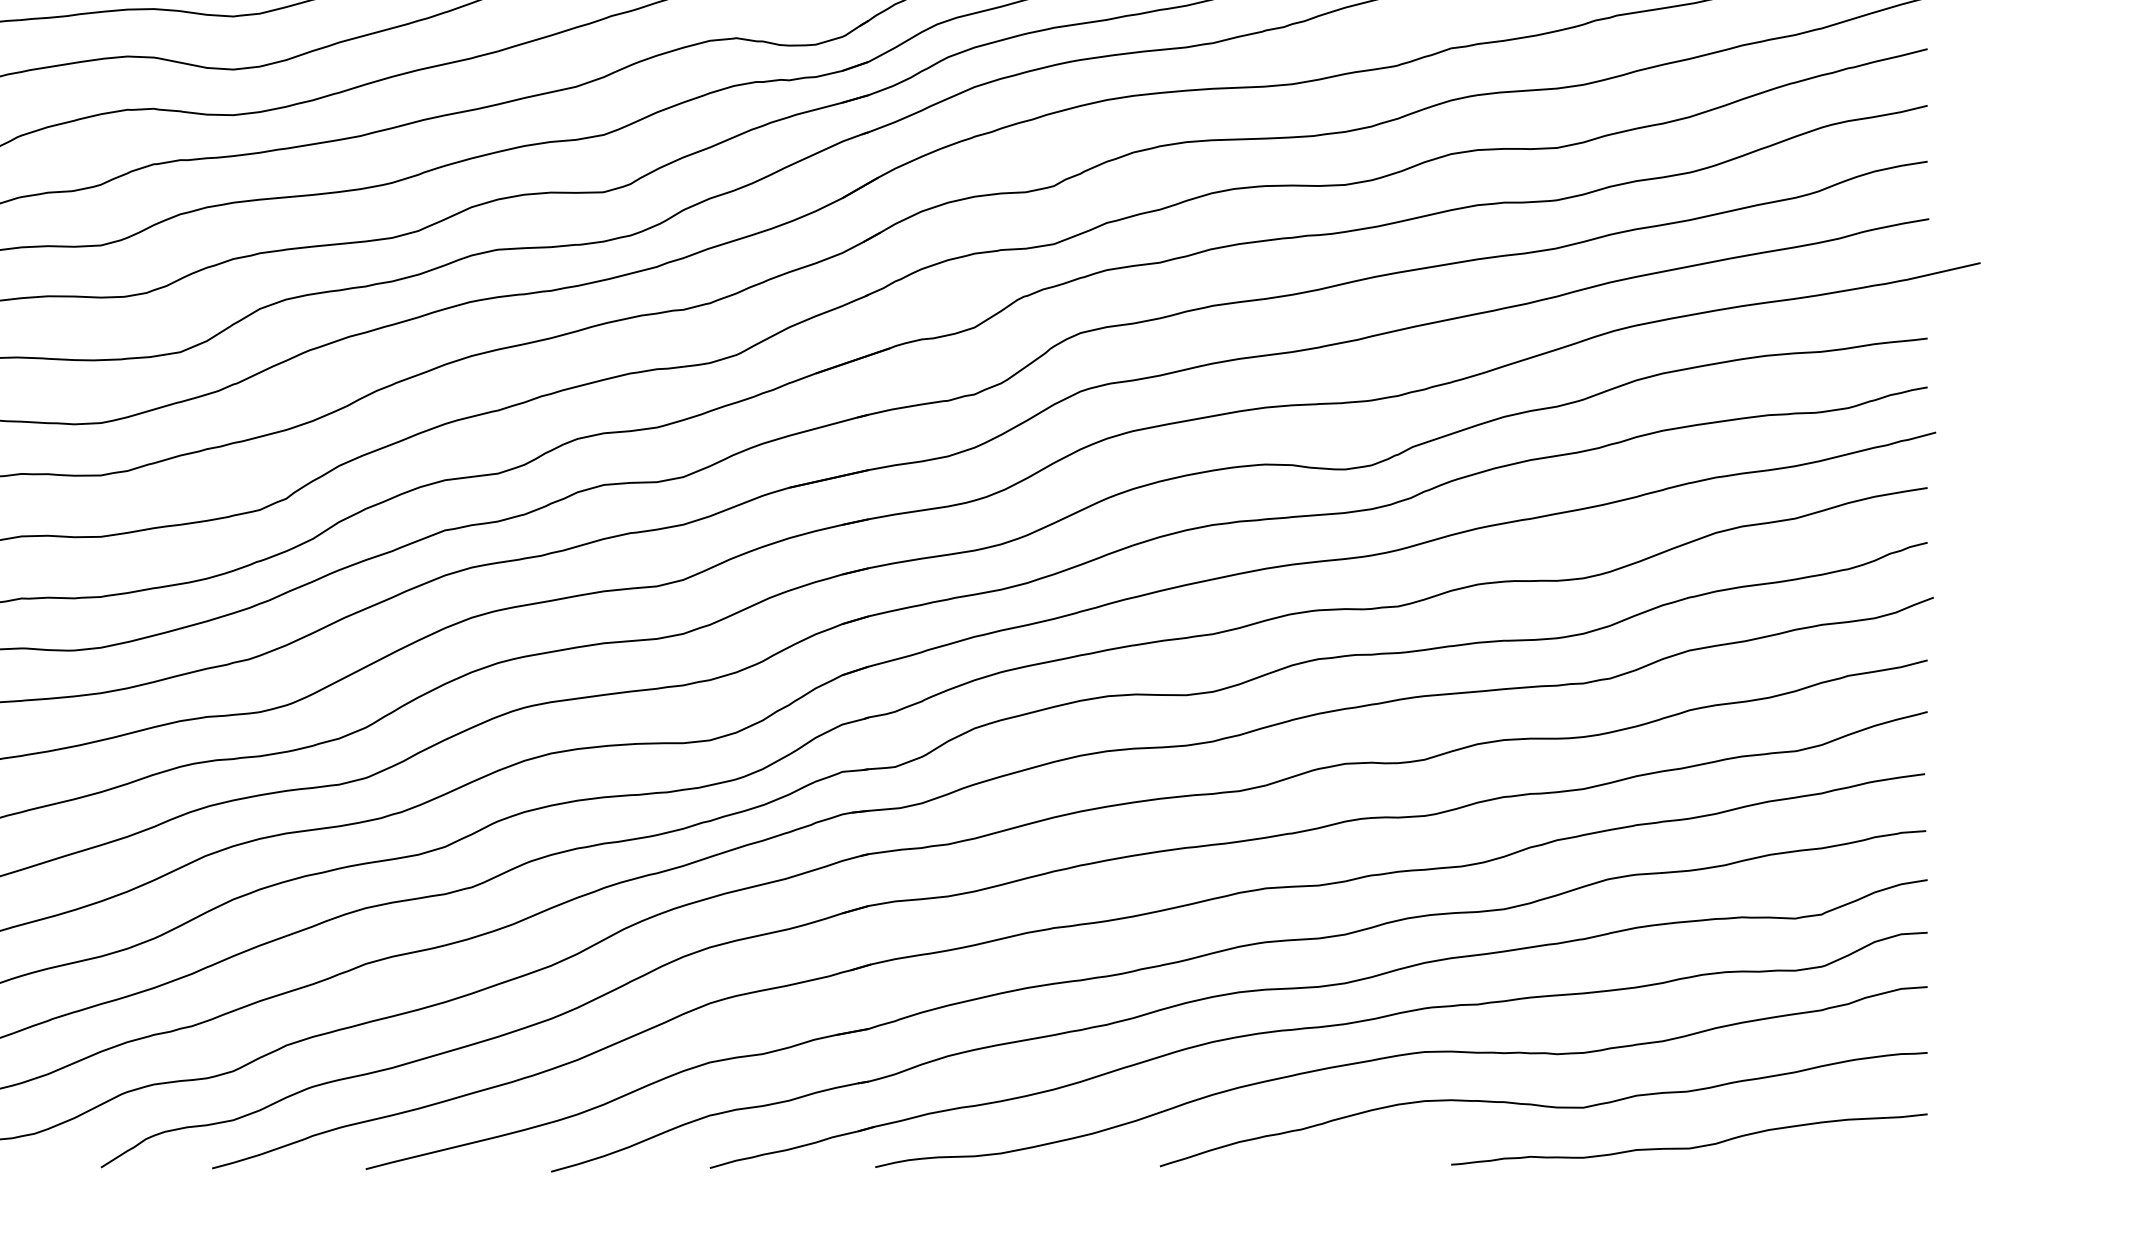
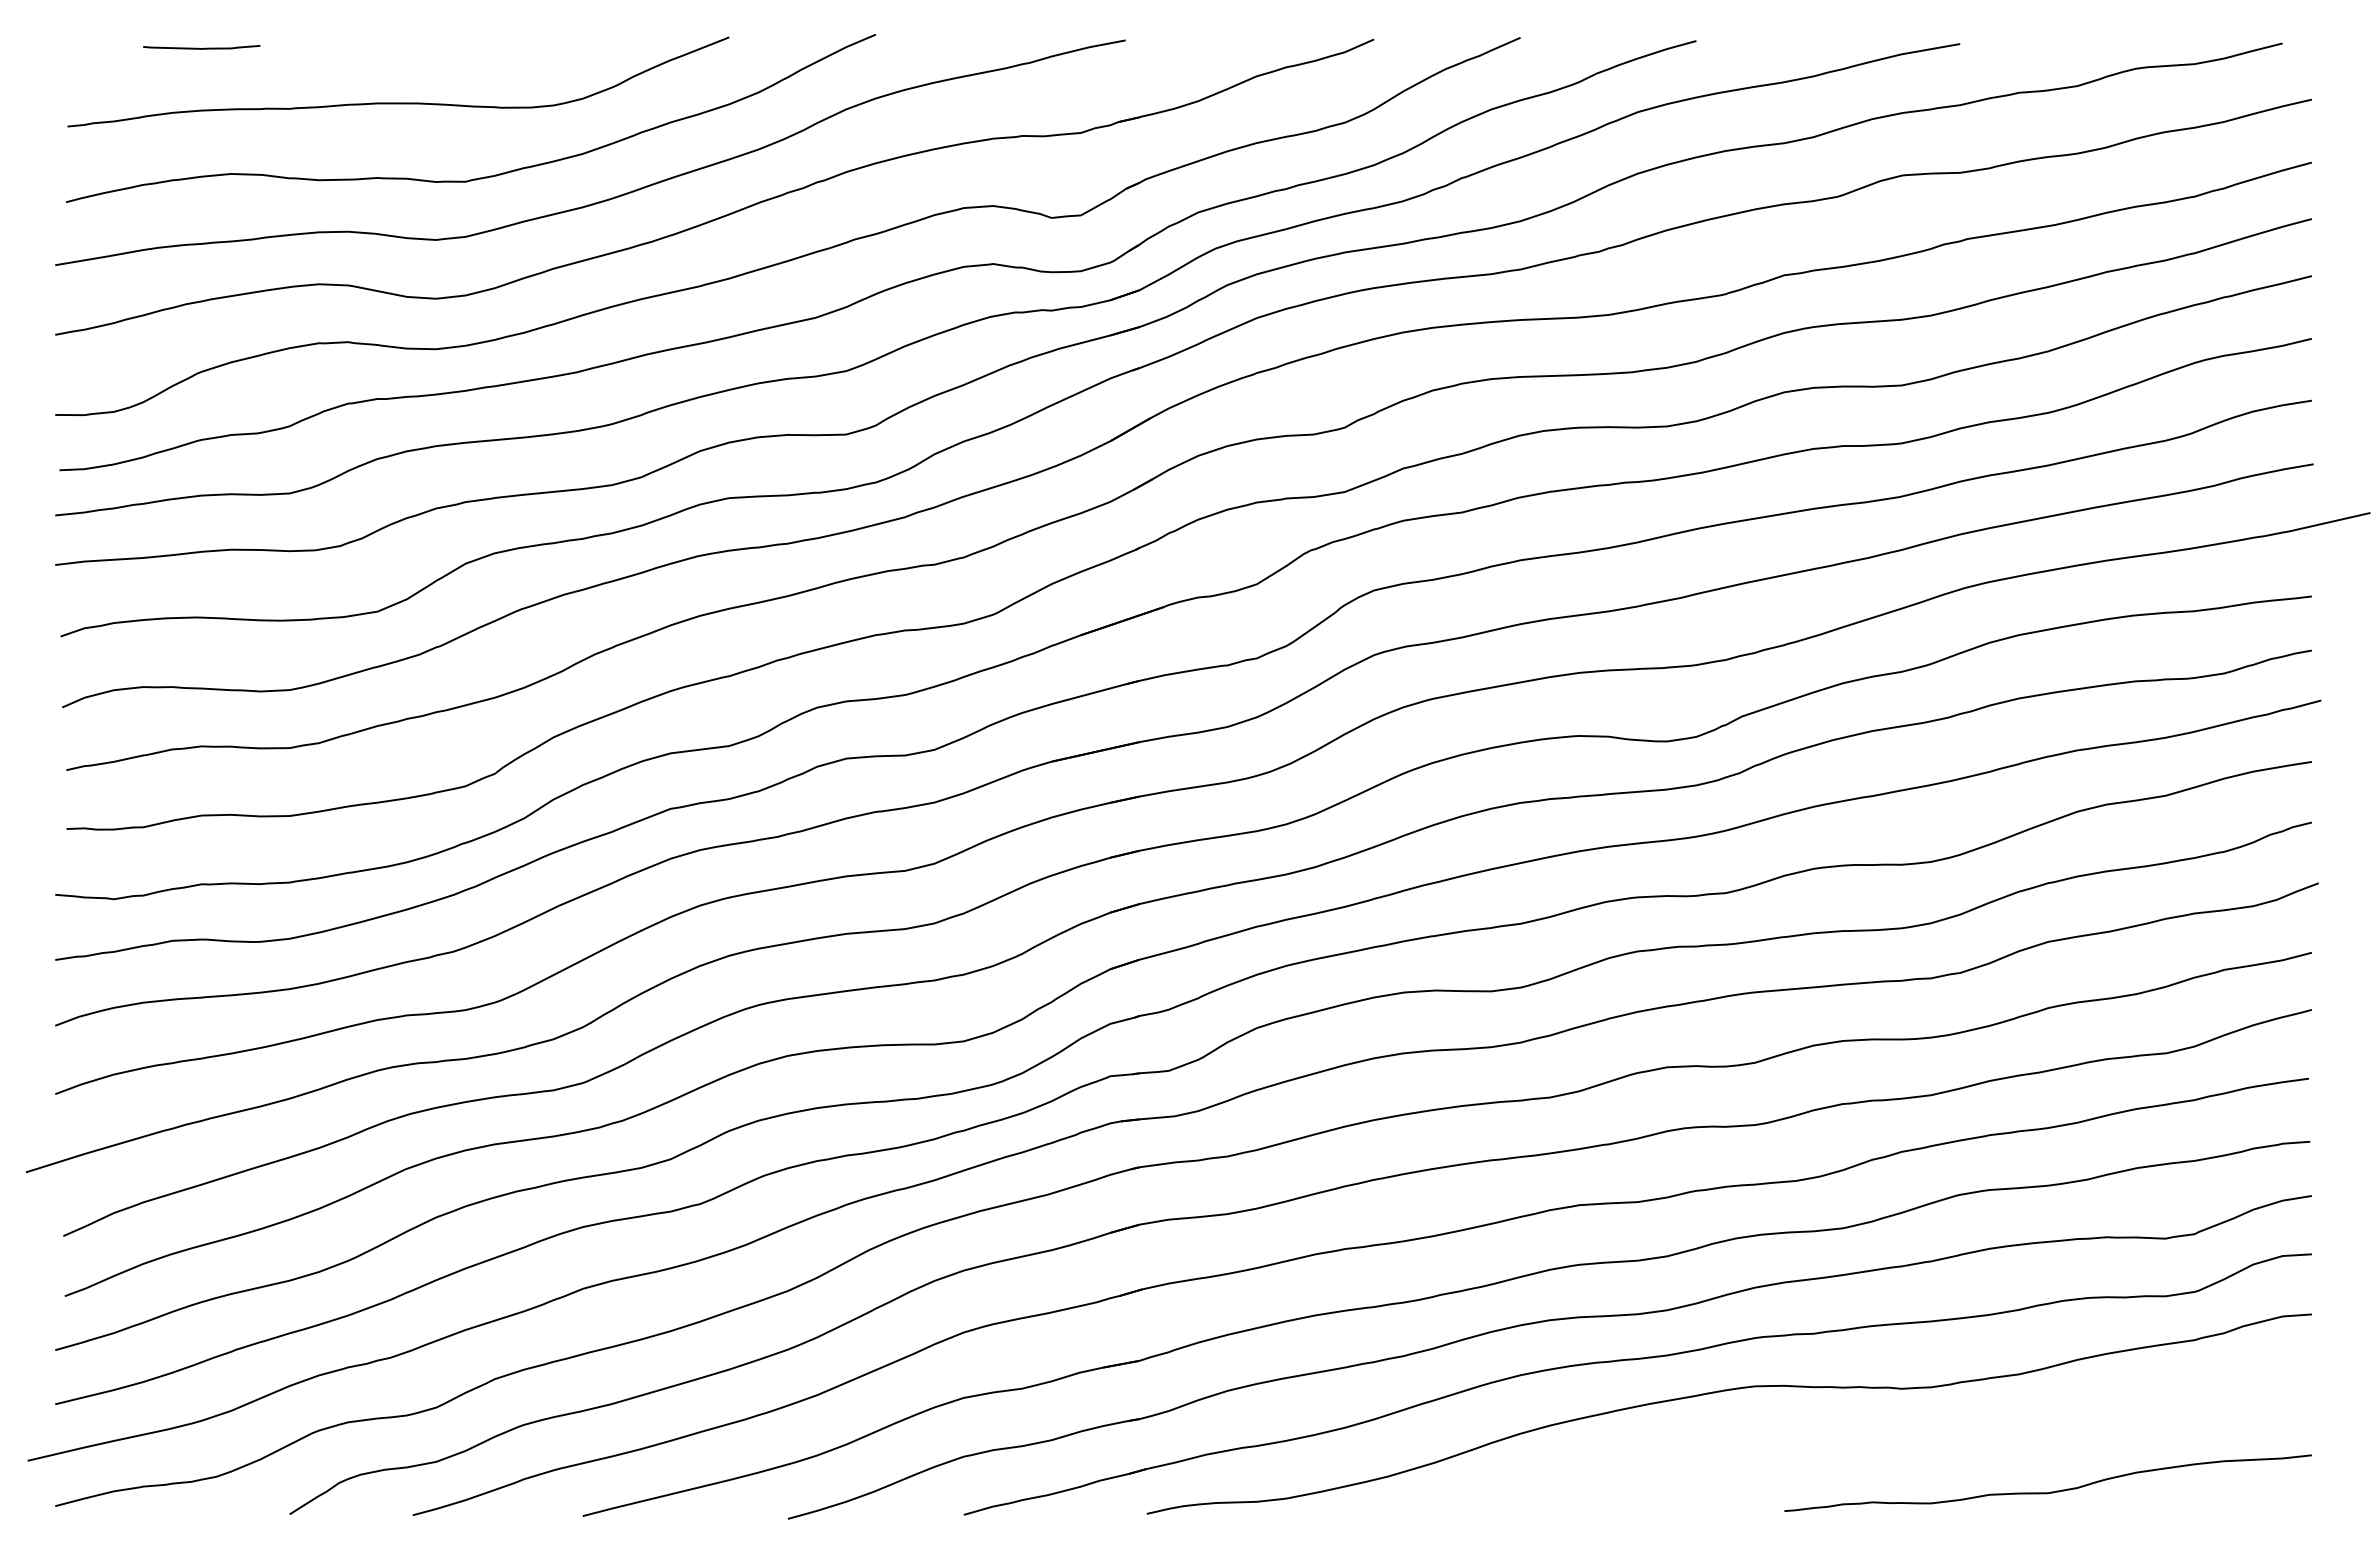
curve: (1543, 1107) -> (1886, 1447), removed

